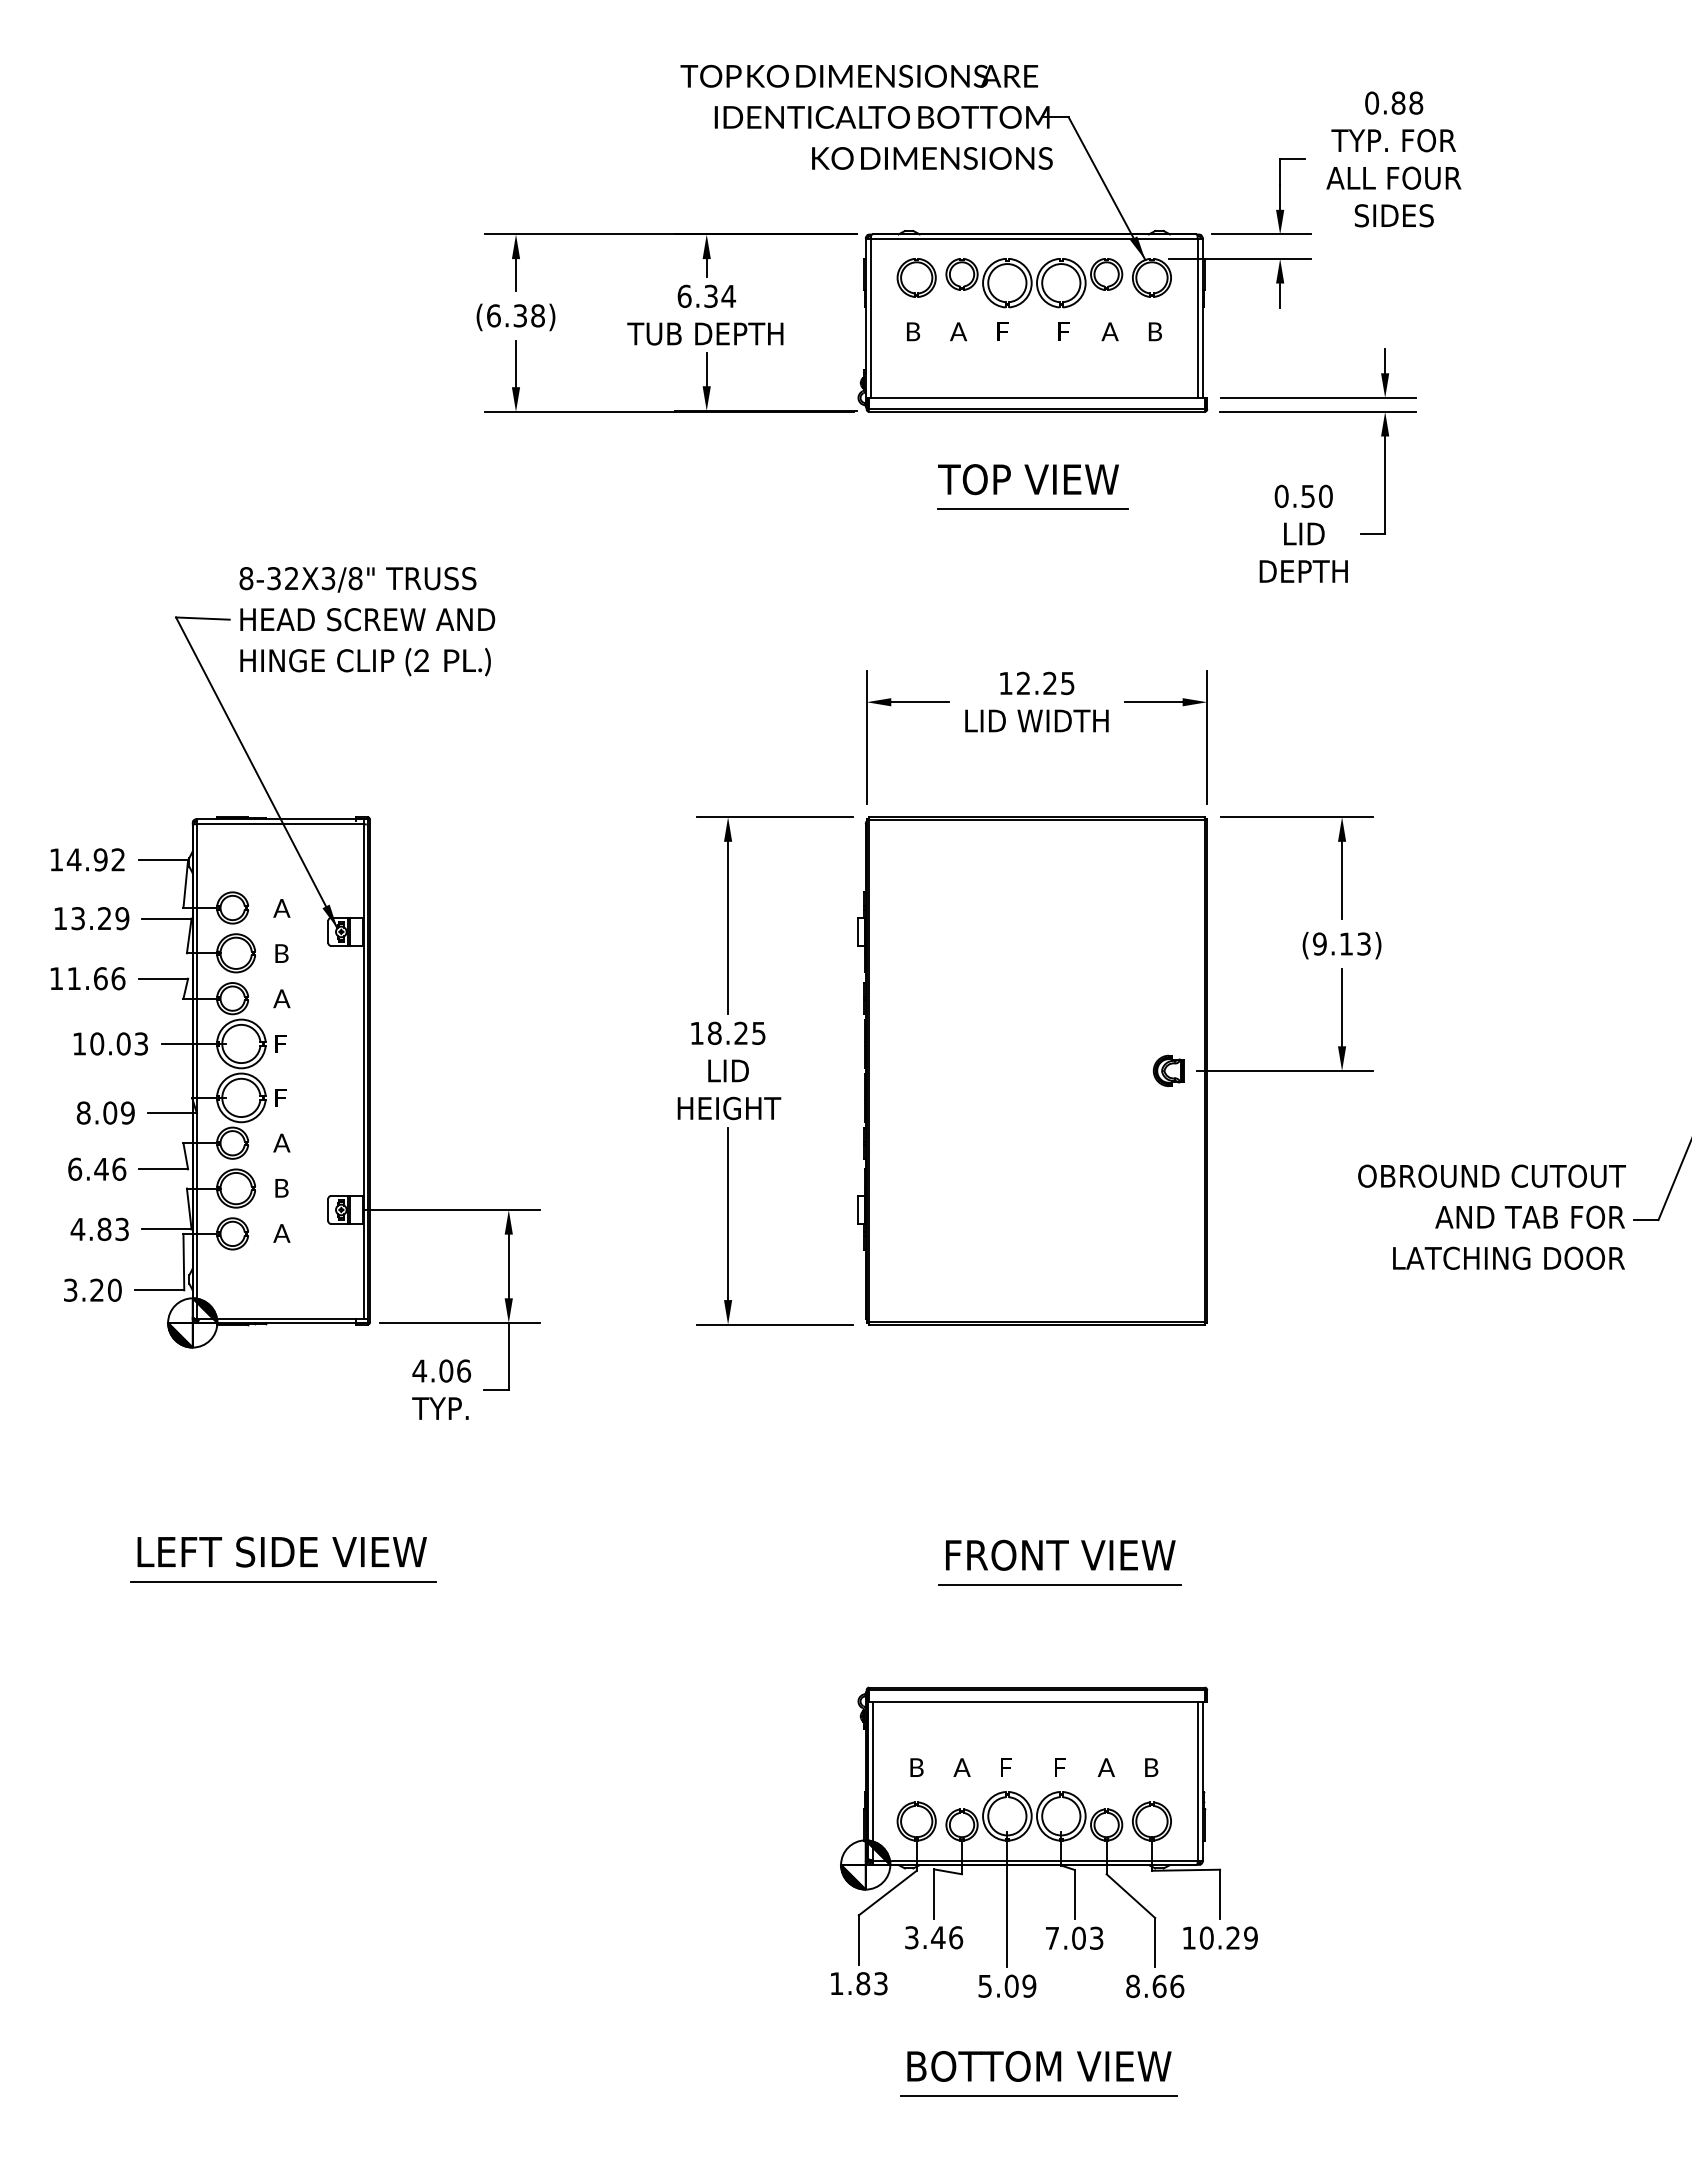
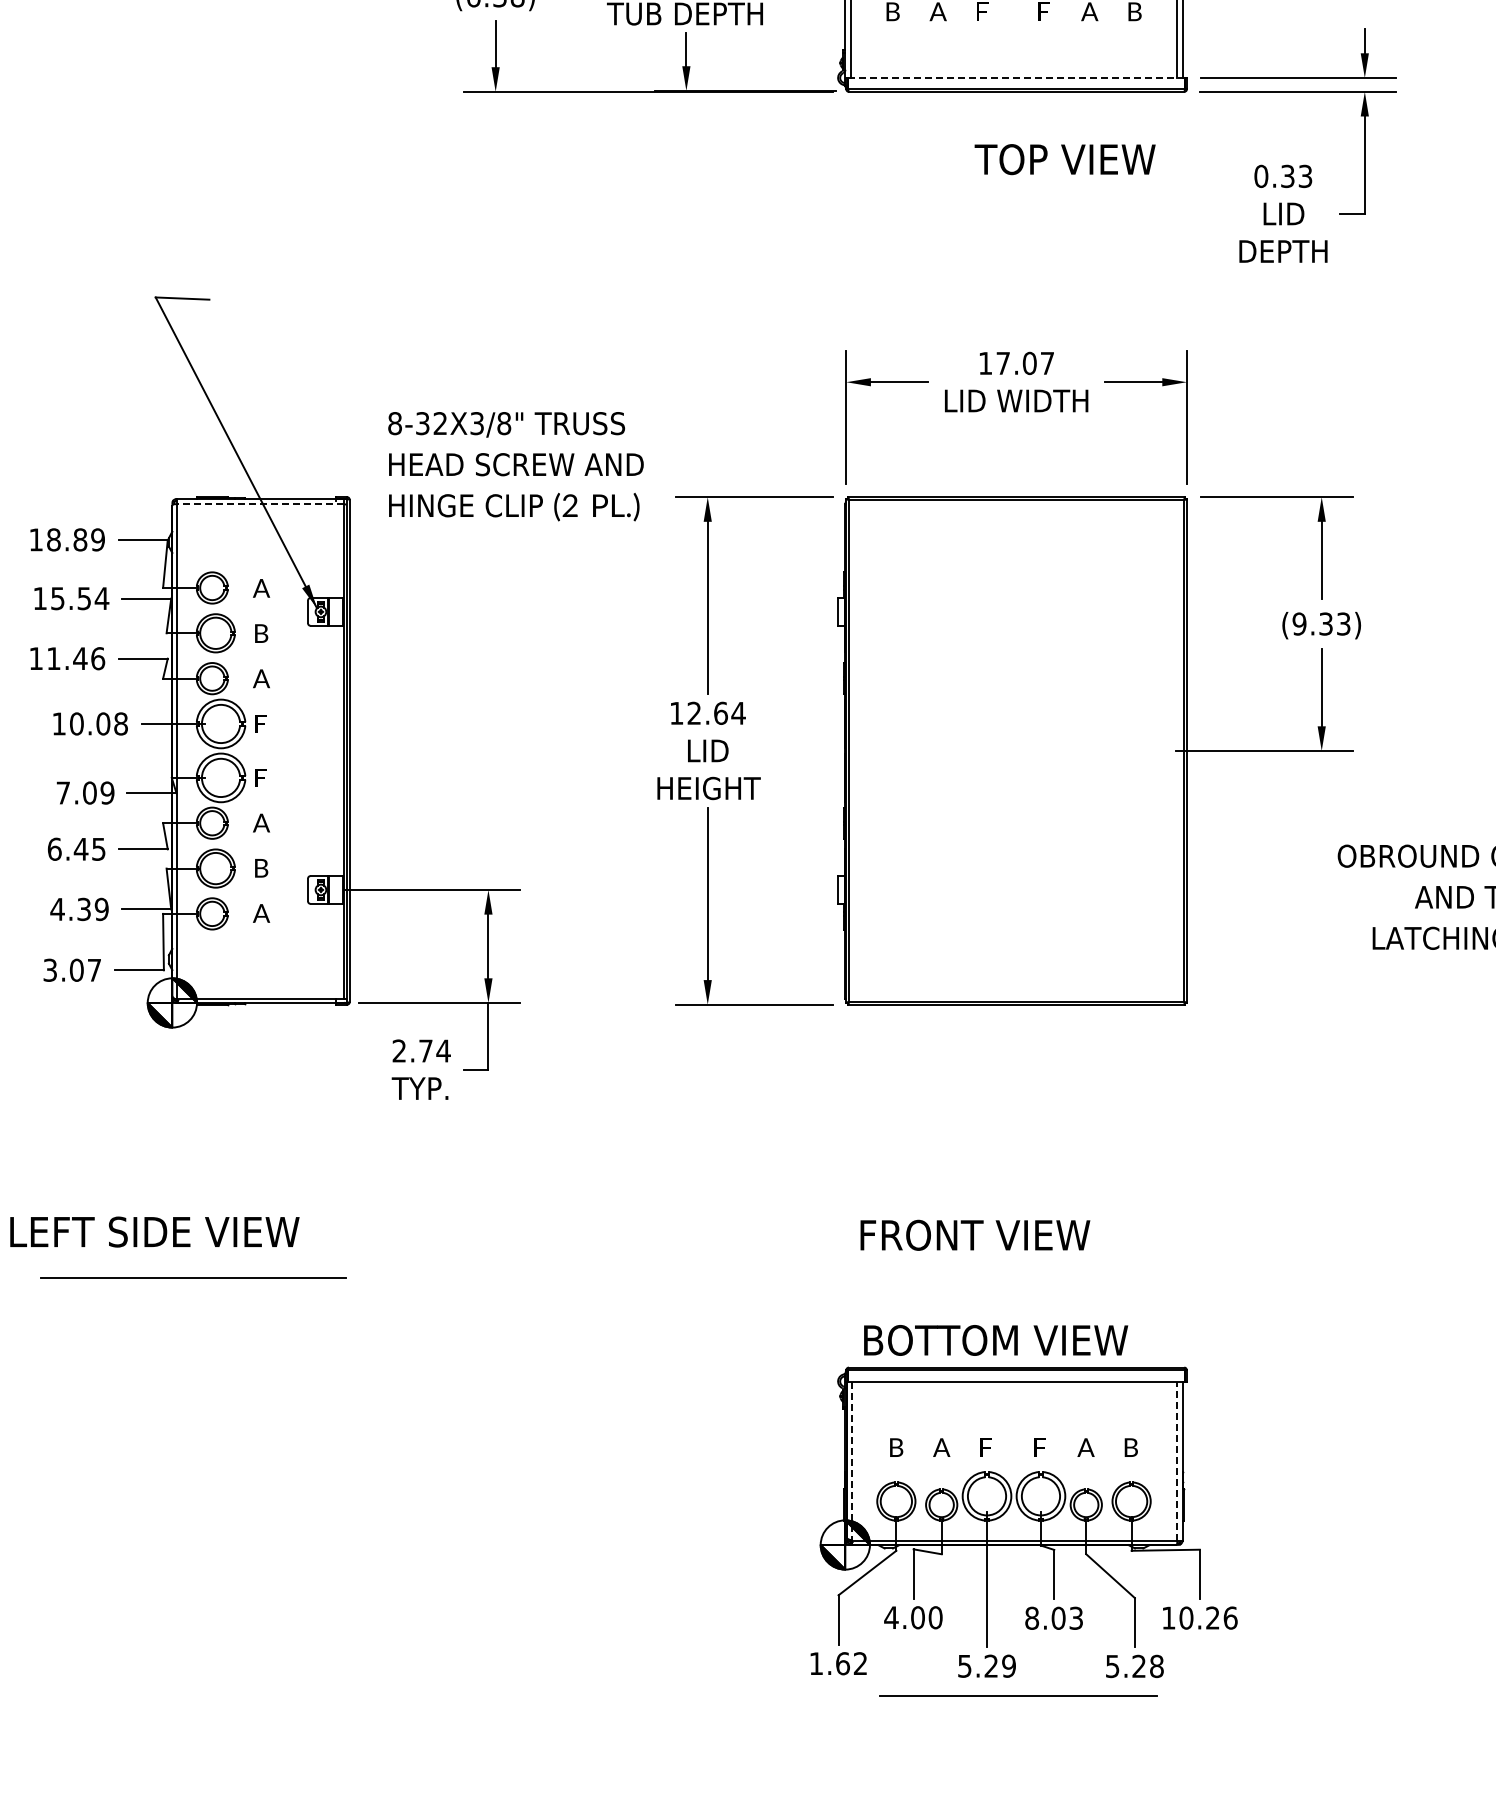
line: (1037, 397) -> (1017, 77), solid -> dashed
text: (1028, 479) -> (1065, 159), moved
text: (1317, 496) -> (1297, 176), 0.50 -> 0.33
line: (1032, 509) -> (1012, 189), removed
text: (367, 621) -> (516, 466), moved
text: (1045, 683) -> (1025, 363), 12.25 -> 17.07
line: (280, 824) -> (260, 504), solid -> dashed
text: (95, 859) -> (75, 539), 14.92 -> 18.89
text: (100, 918) -> (80, 598), 13.29 -> 15.54
text: (1345, 943) -> (1325, 623), (9.13) -> (9.33)
text: (100, 978) -> (80, 658), 11.66 -> 11.46
text: (737, 1032) -> (717, 712), 18.25 -> 12.64
text: (141, 1043) -> (121, 723), 10.03 -> 10.08
part: (1168, 1070) -> (1148, 750), removed
text: (83, 1112) -> (63, 792), 8.09 -> 7.09
text: (119, 1168) -> (99, 848), 6.46 -> 6.45
text: (113, 1229) -> (93, 909), 4.83 -> 4.39
text: (105, 1289) -> (85, 969), 3.20 -> 3.07
text: (441, 1370) -> (421, 1050), 4.06 -> 2.74
text: (281, 1551) -> (154, 1231), moved
text: (1060, 1554) -> (975, 1234), moved
line: (283, 1581) -> (193, 1277), moved
line: (1059, 1585) -> (1039, 1265), removed
line: (872, 1781) -> (852, 1461), solid -> dashed
line: (1197, 1781) -> (1177, 1461), solid -> dashed
text: (933, 1937) -> (913, 1617), 3.46 -> 4.00
text: (1052, 1937) -> (1032, 1617), 7.03 -> 8.03
text: (1251, 1937) -> (1231, 1617), 10.29 -> 10.26
text: (871, 1983) -> (851, 1663), 1.83 -> 1.62
text: (1011, 1985) -> (991, 1665), 5.09 -> 5.29
text: (1155, 1986) -> (1135, 1666), 8.66 -> 5.28
text: (1039, 2066) -> (996, 1340), moved
line: (1038, 2095) -> (1018, 1695), moved

